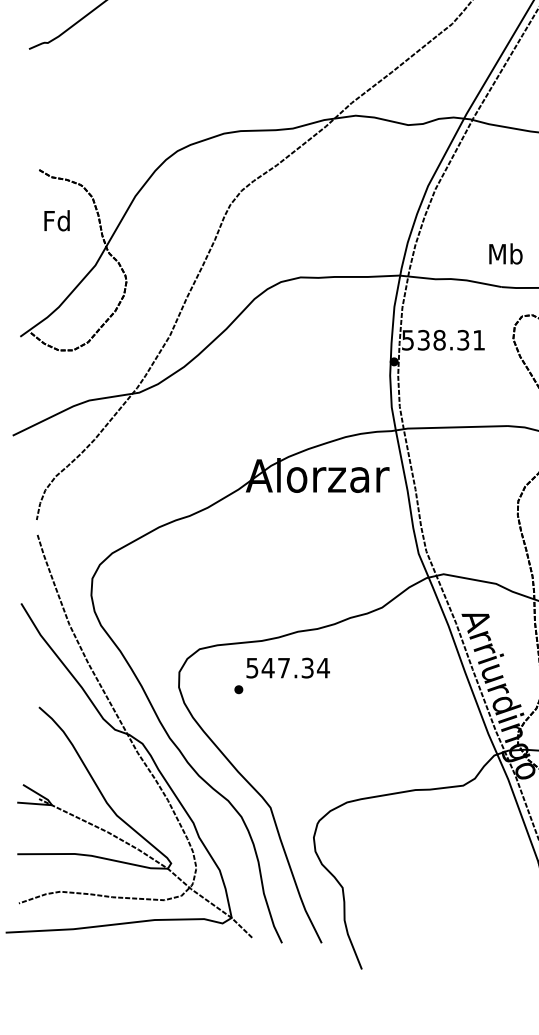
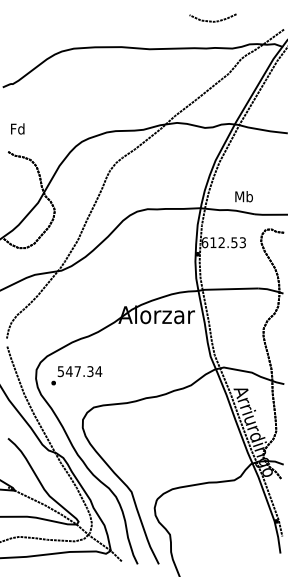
text: (56, 219) -> (17, 128), moved
text: (504, 253) -> (243, 196), moved
text: (442, 339) -> (223, 242), 538.31 -> 612.53
text: (281, 675) -> (76, 375), moved

